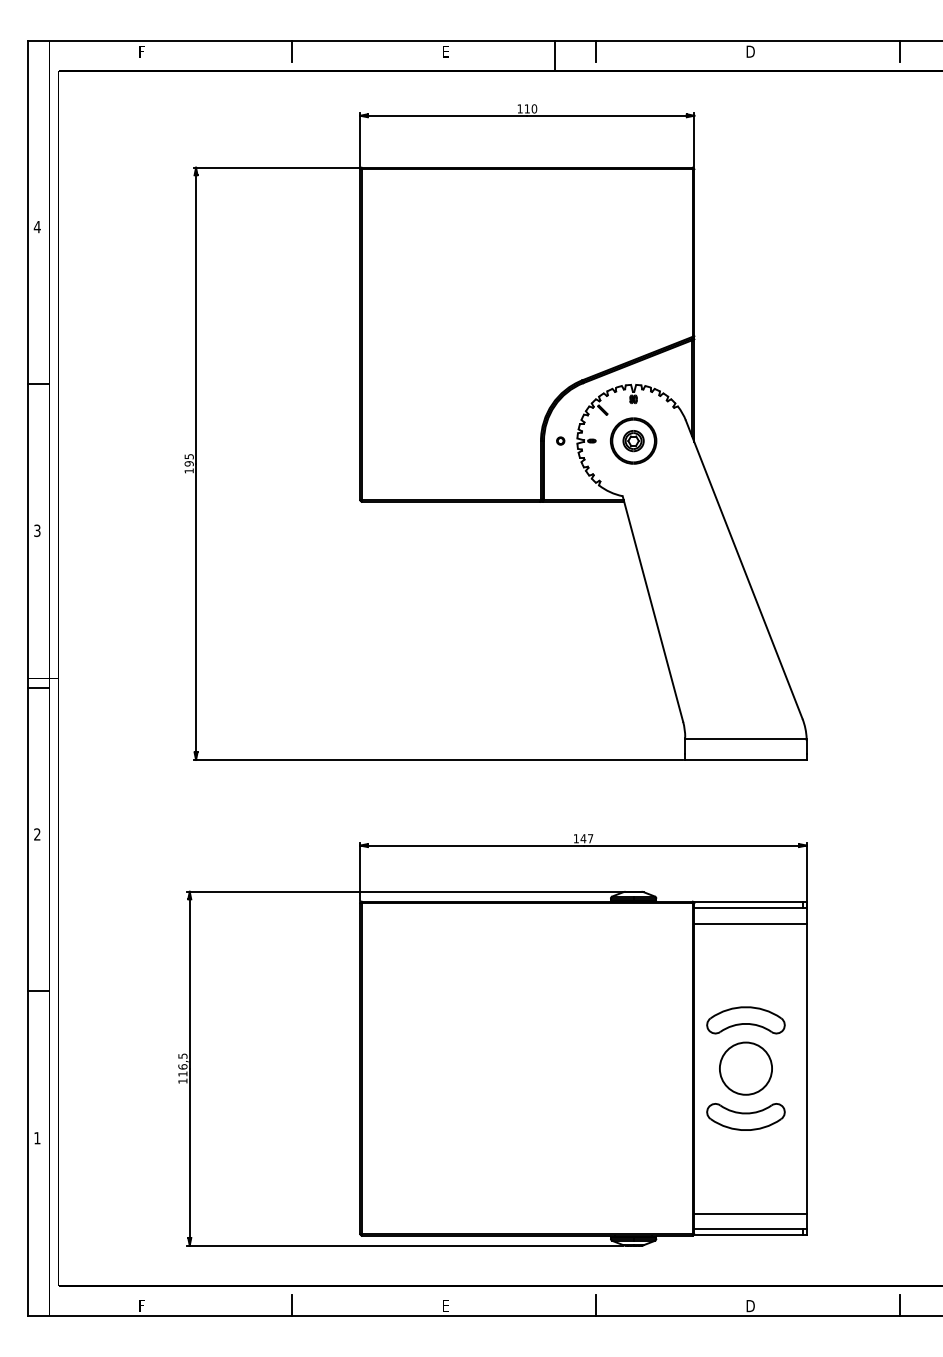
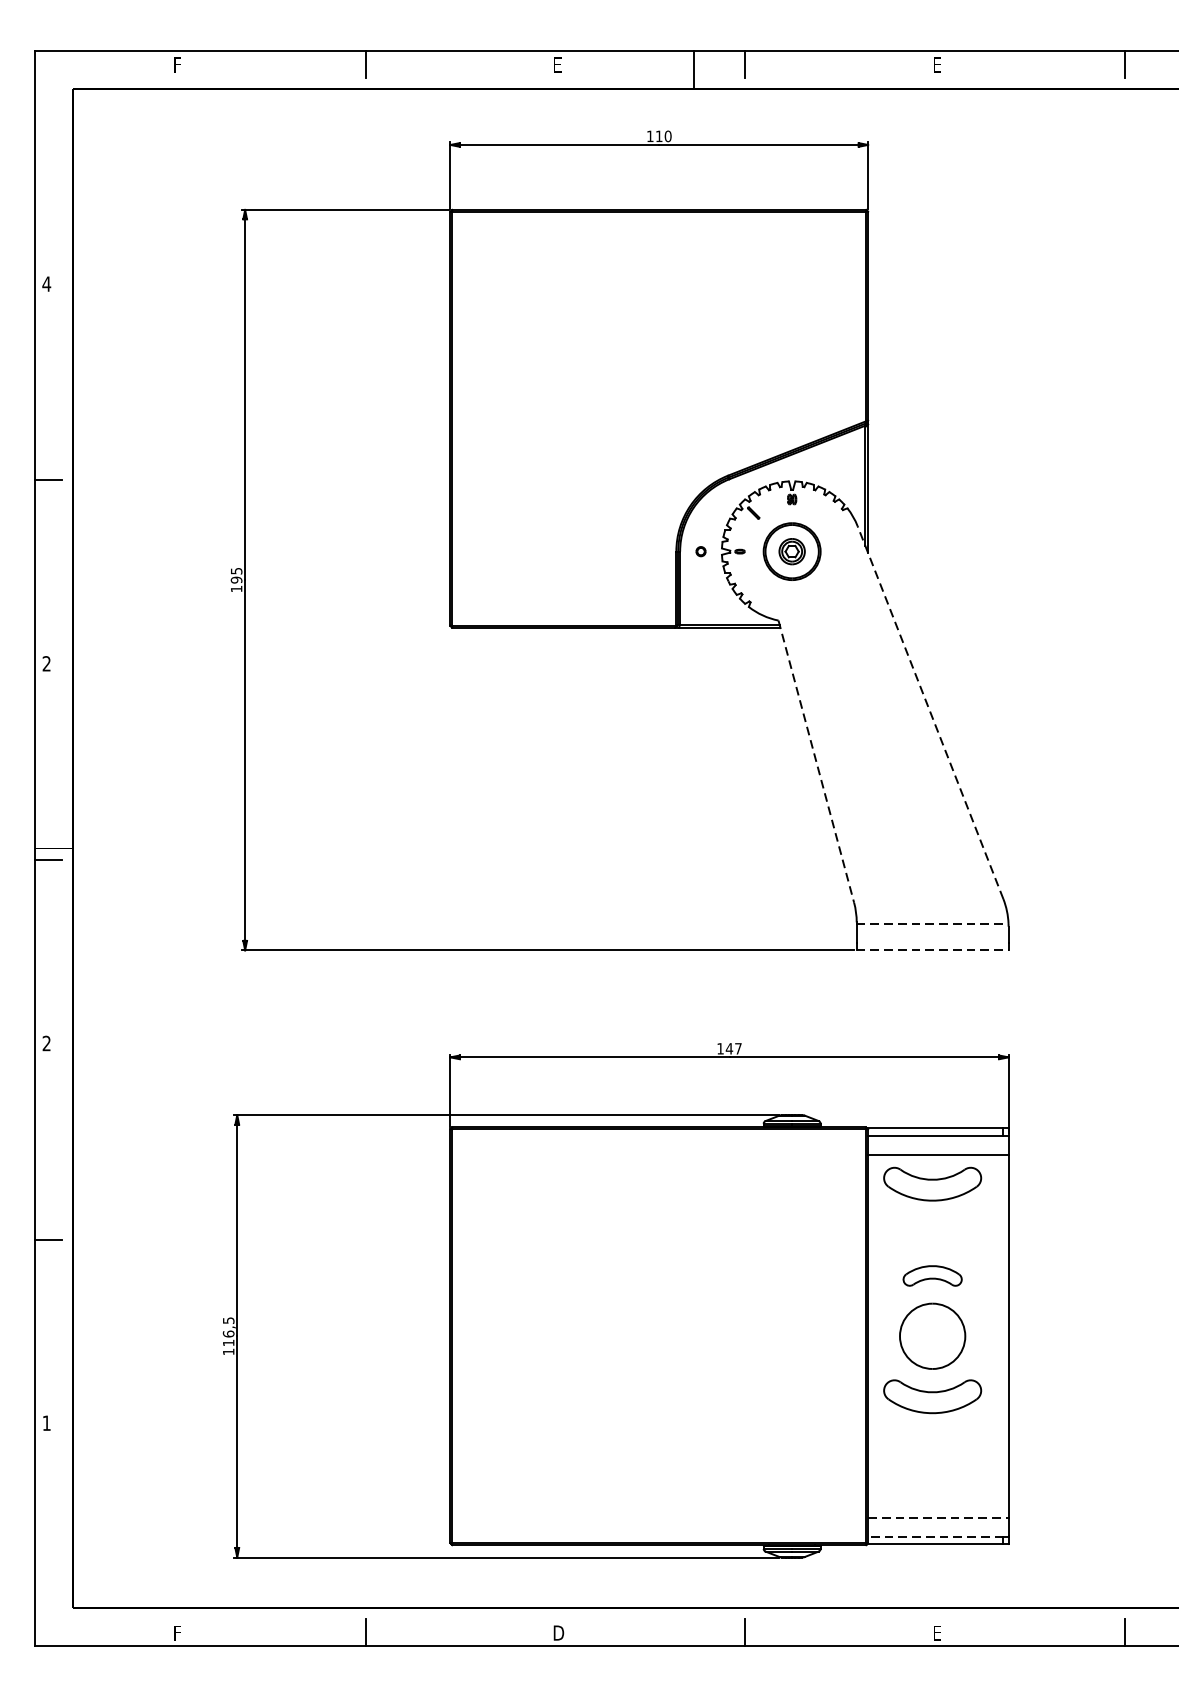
text: (750, 51) -> (938, 64), D -> E
text: (37, 531) -> (46, 664), 3 -> 2
line: (744, 569) -> (930, 712), solid -> dashed
line: (652, 609) -> (815, 762), solid -> dashed
line: (745, 738) -> (932, 923), solid -> dashed
line: (745, 759) -> (932, 949), solid -> dashed
part: (745, 946) -> (932, 1183), added
part: (745, 1020) -> (932, 1276), size x0.6
line: (751, 1213) -> (939, 1517), solid -> dashed
line: (747, 1228) -> (934, 1536), solid -> dashed
text: (447, 1306) -> (559, 1633), E -> D
text: (750, 1306) -> (938, 1633), D -> E

